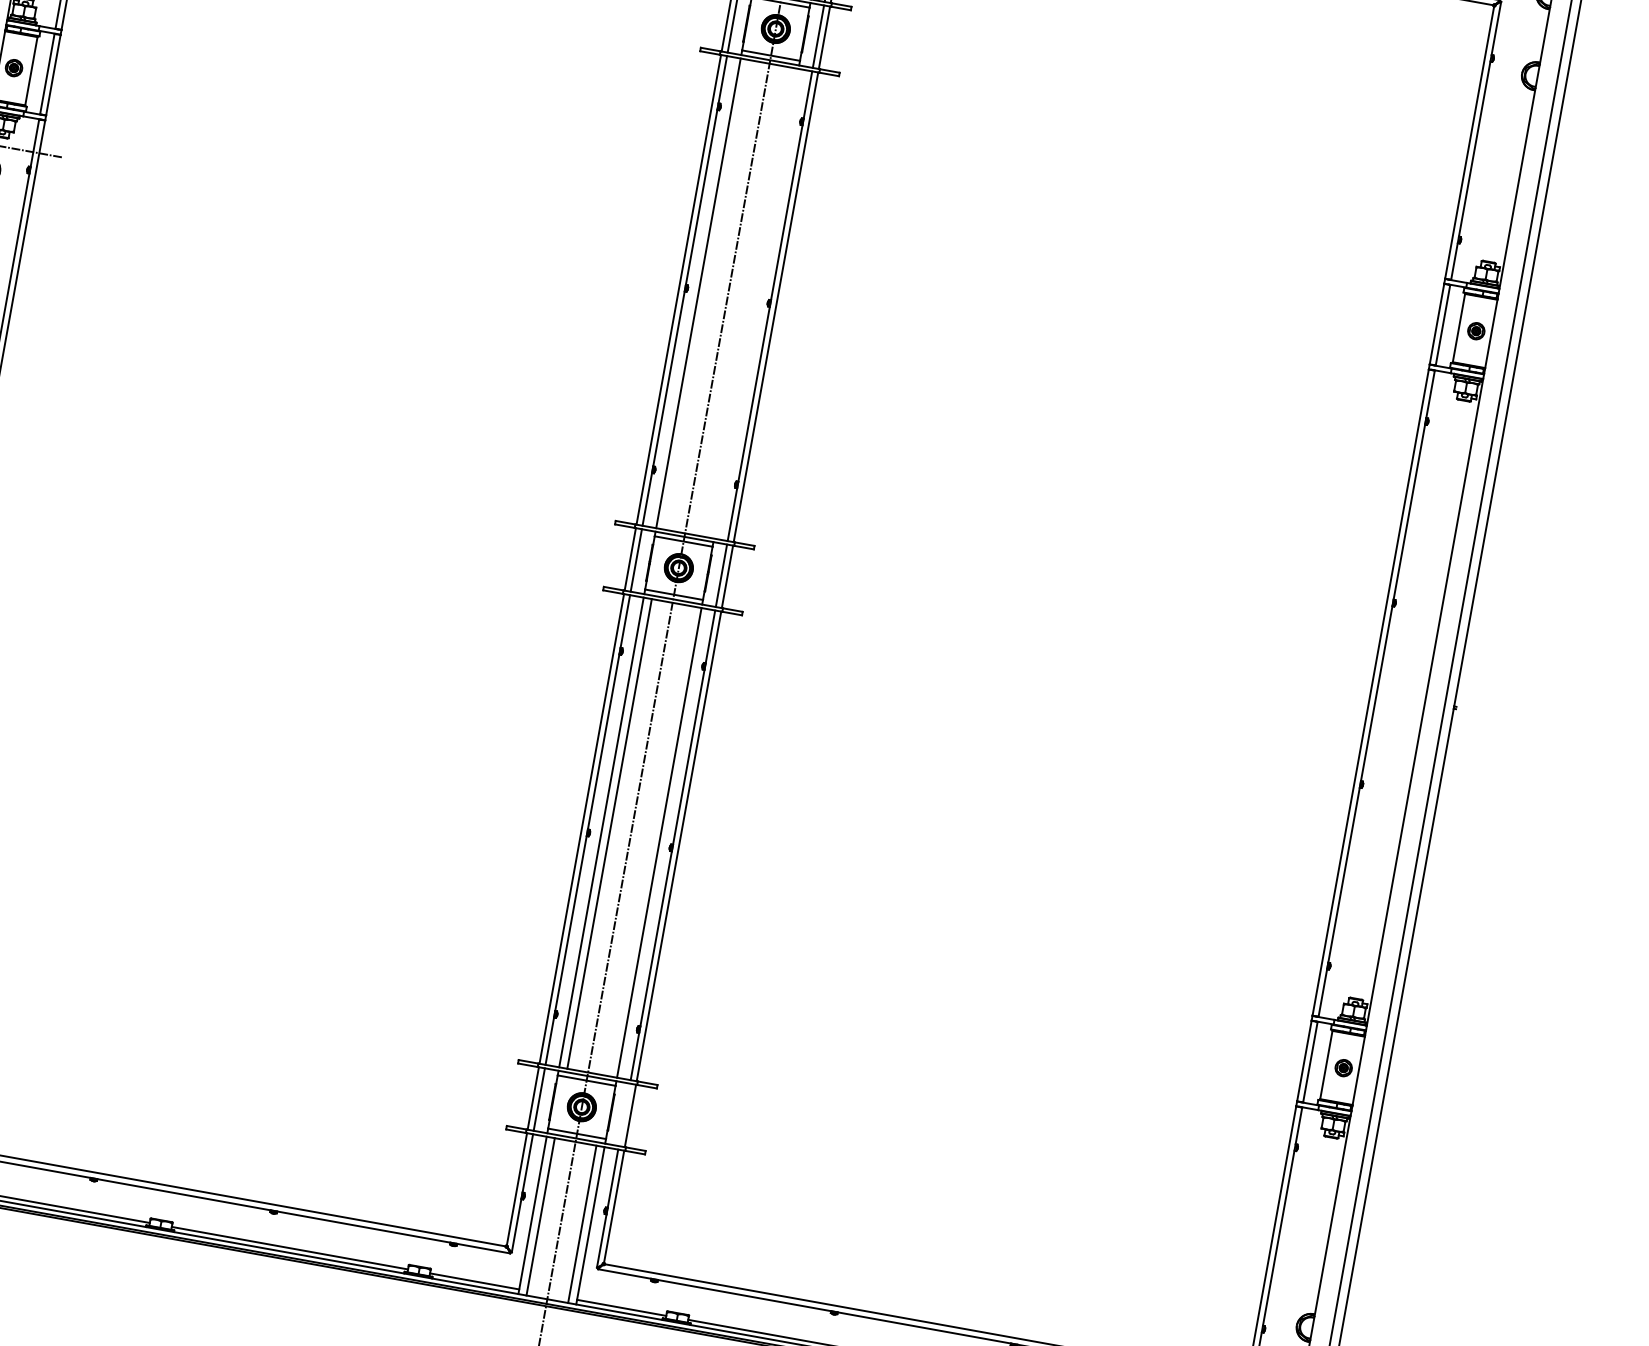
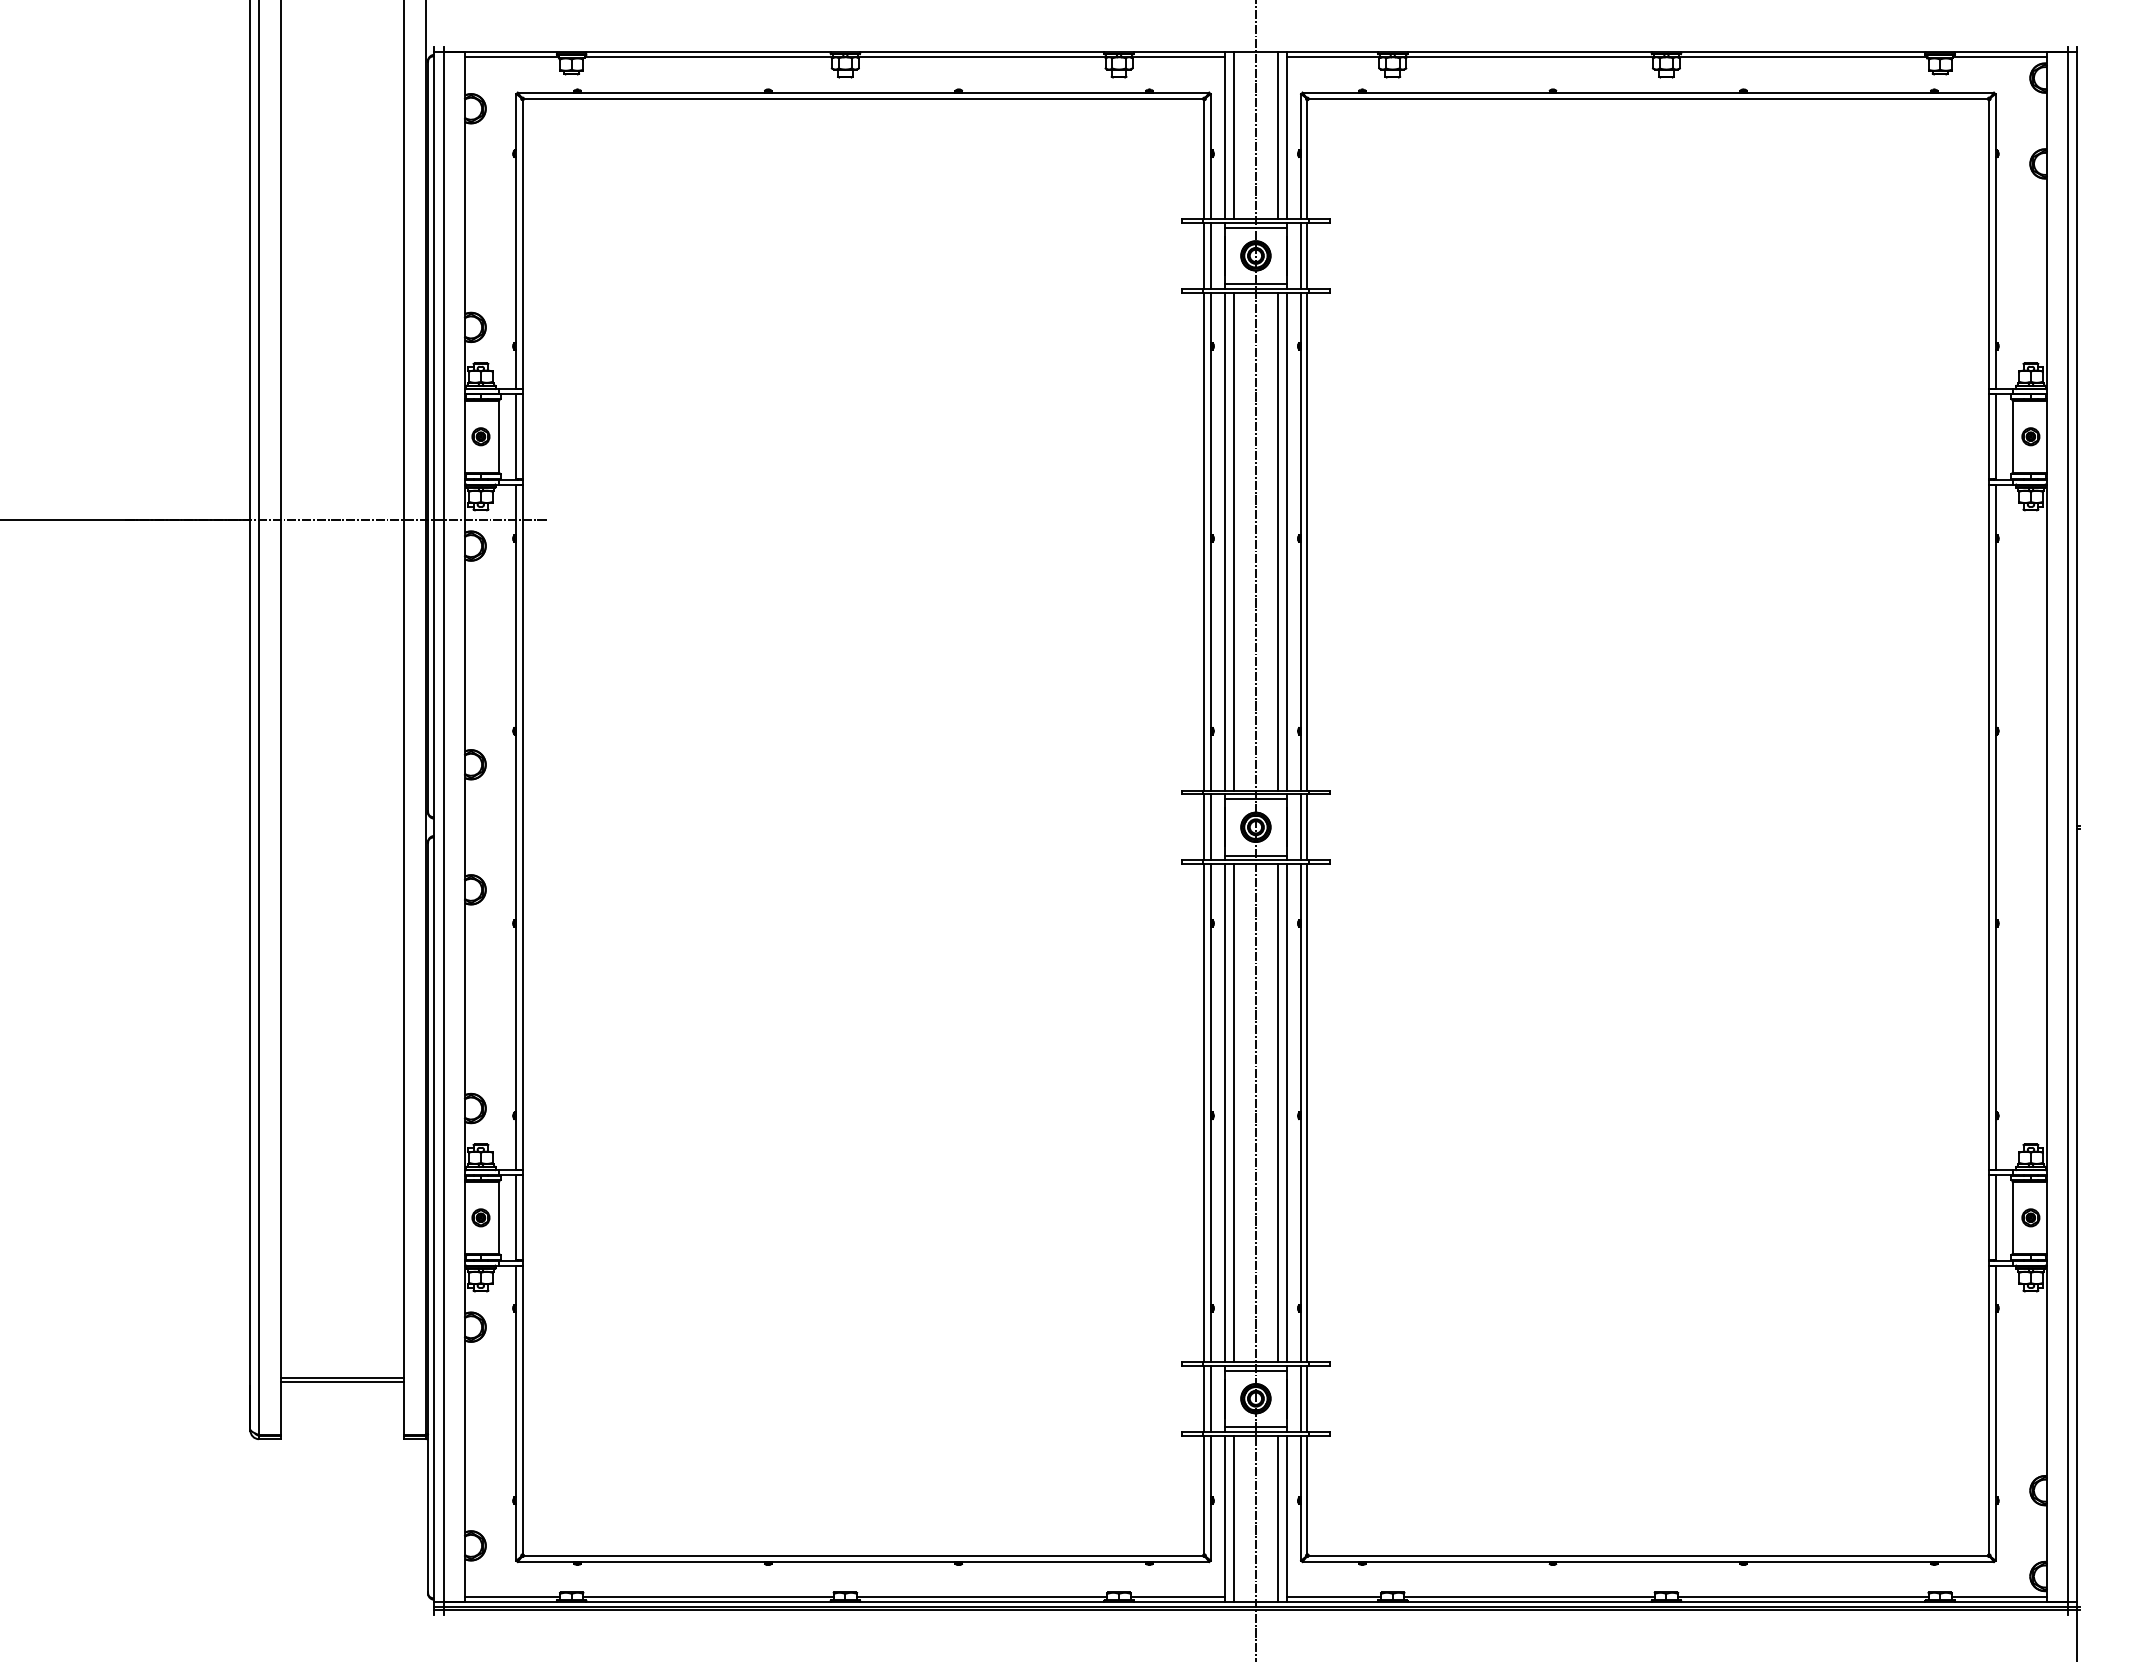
line: (706, 294) -> (1233, 541), added
line: (748, 302) -> (1278, 541), added
line: (756, 303) -> (1286, 541), added
line: (651, 841) -> (1278, 1112), added
line: (624, 1114) -> (1301, 1398), added

